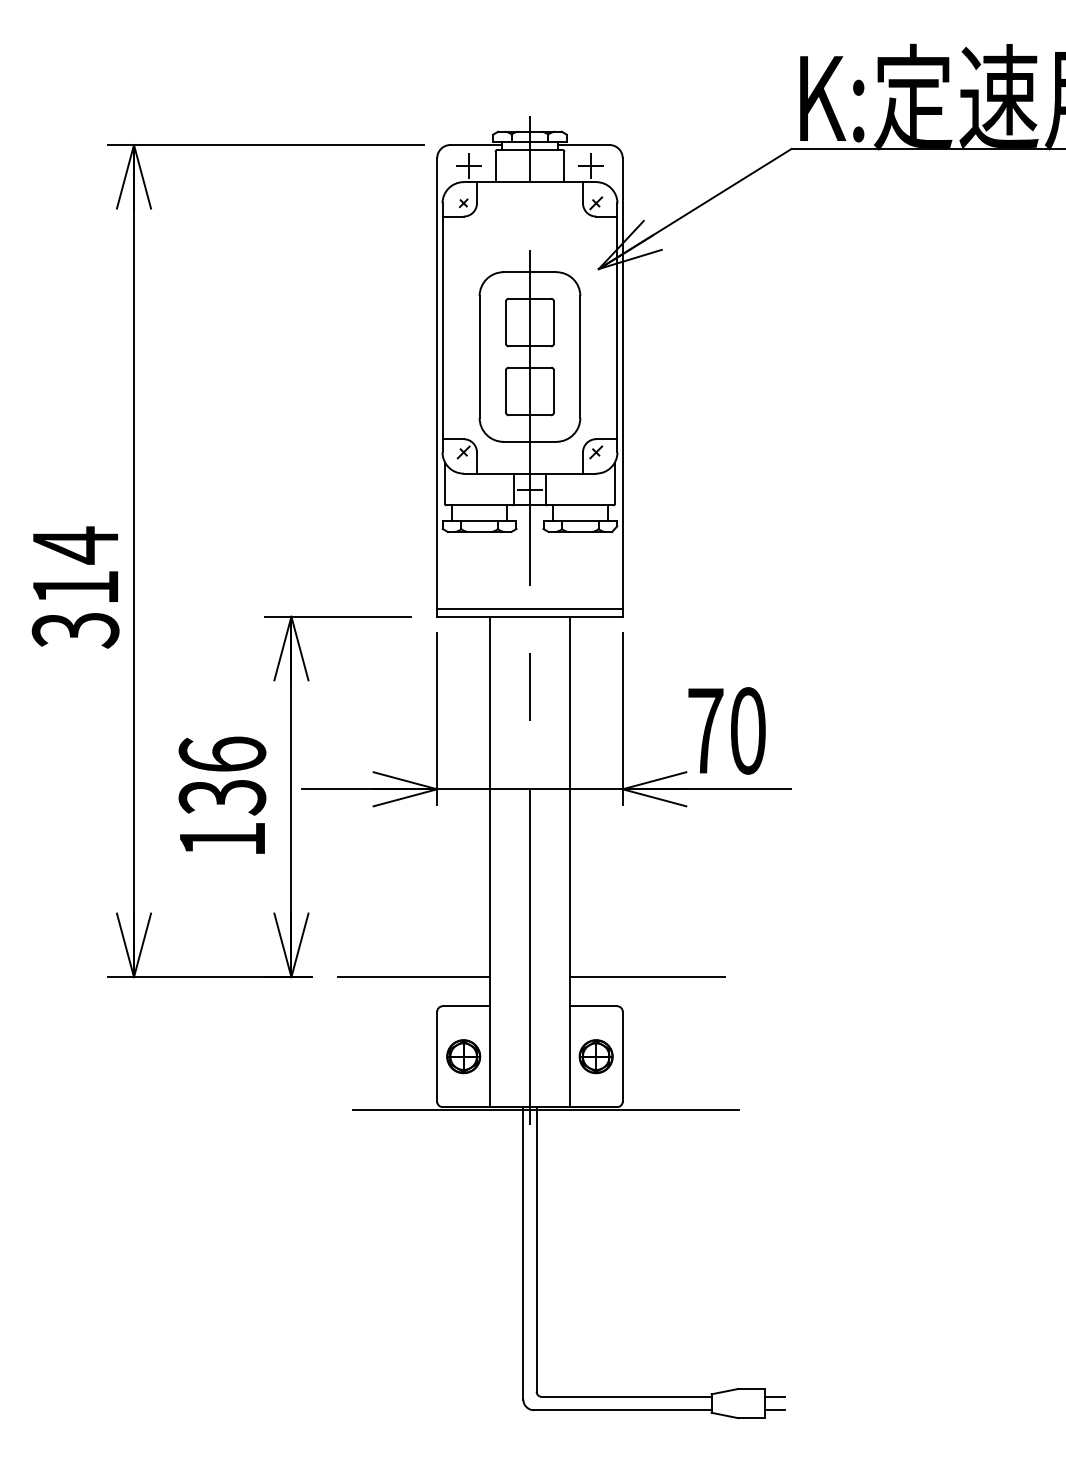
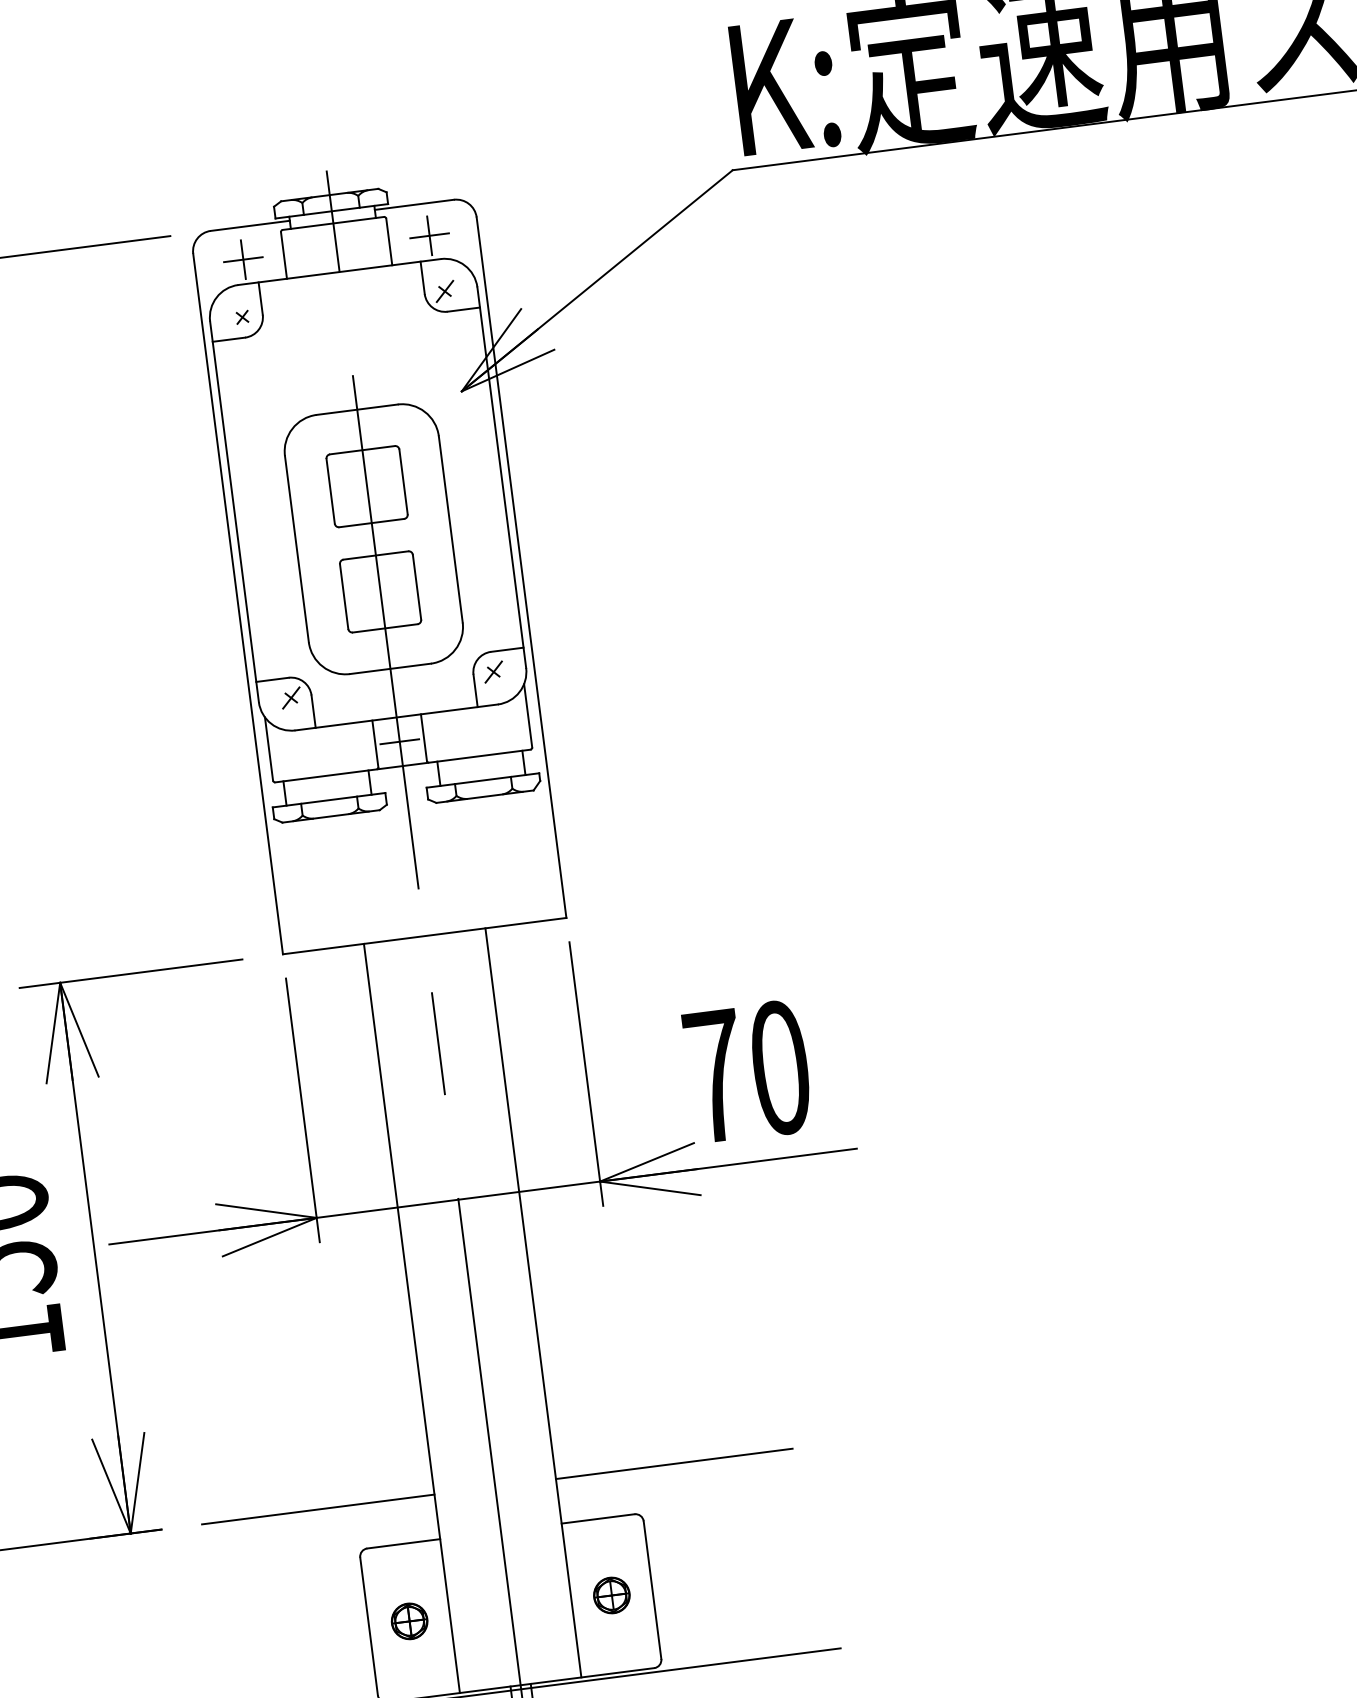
line: (529, 608) -> (422, 923), removed
part: (463, 1056) -> (409, 1621), size x0.7
part: (595, 1056) -> (610, 1595), size x0.7

